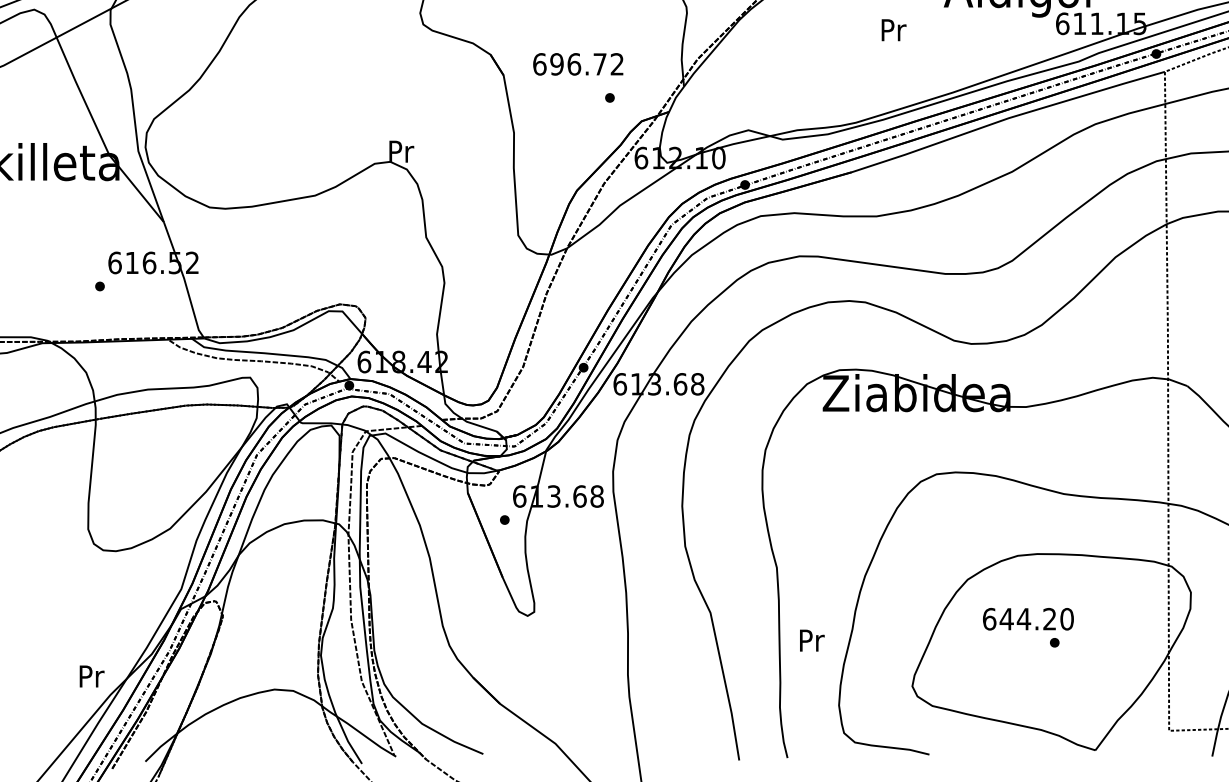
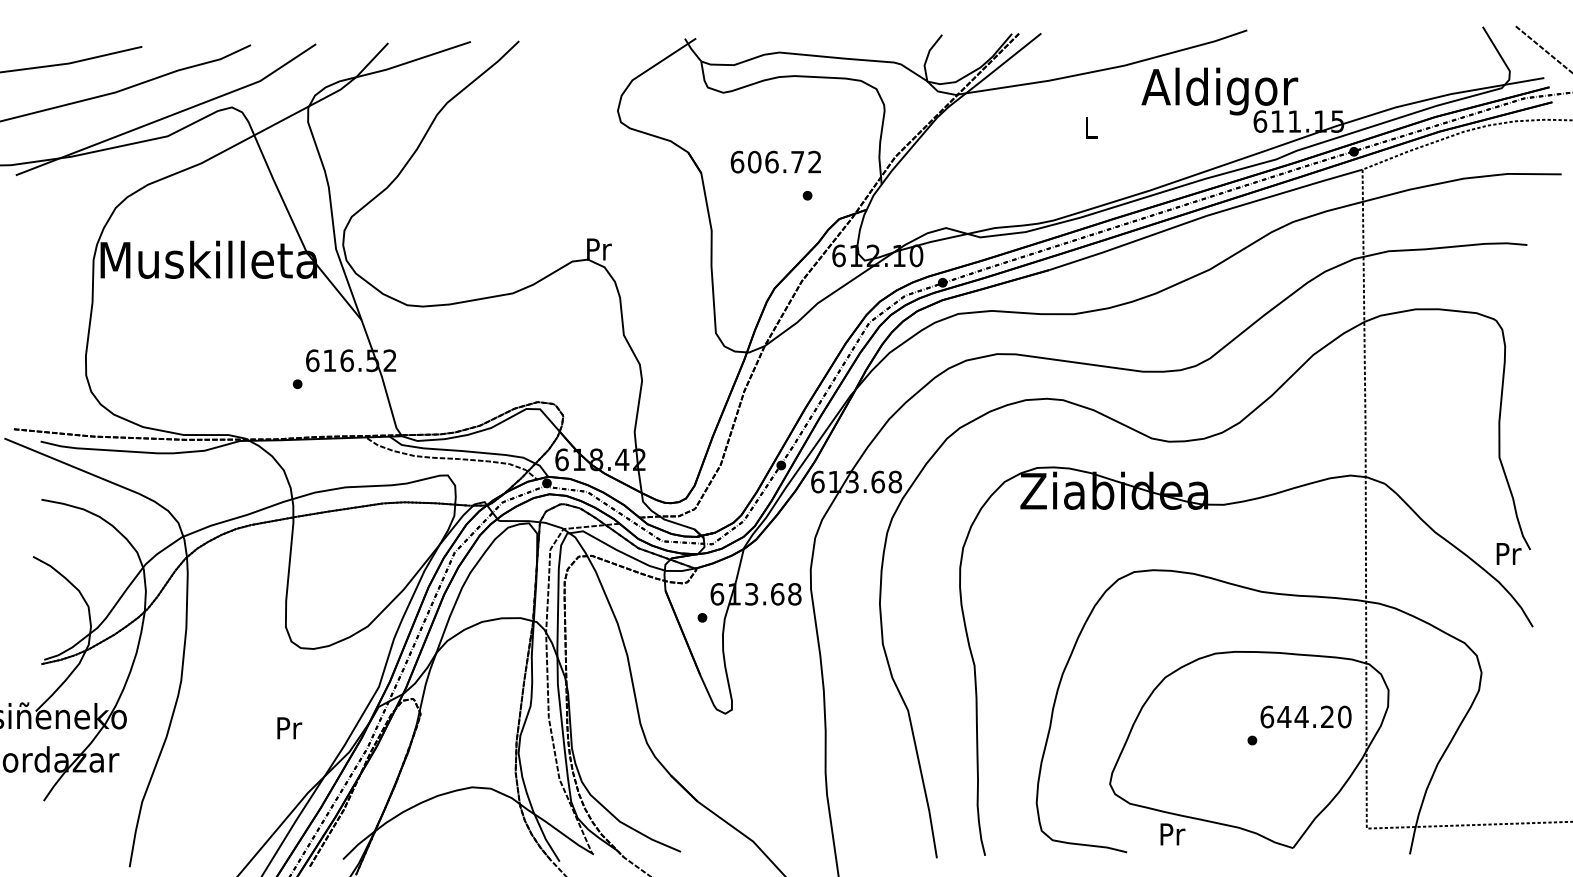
text: (893, 29) -> (1091, 127), Pr -> L
text: (556, 64) -> (754, 162), 696.72 -> 606.72
text: (1027, 618) -> (1305, 716), moved
text: (811, 640) -> (1172, 834), moved
text: (91, 676) -> (289, 728), moved

